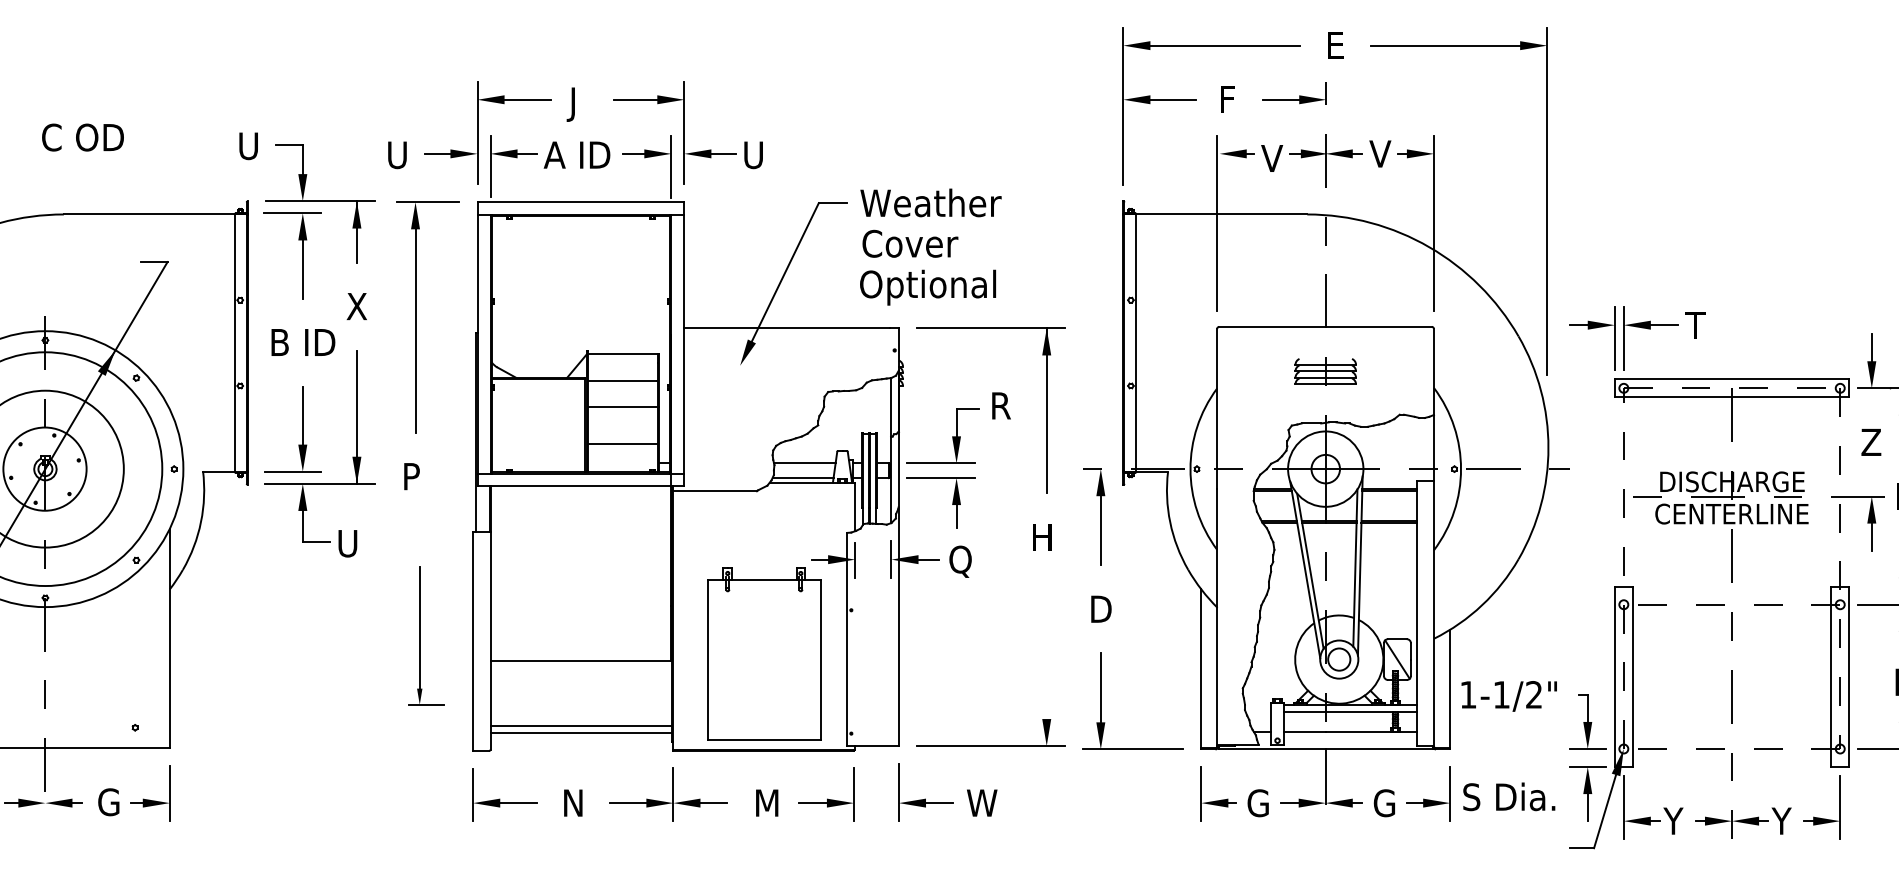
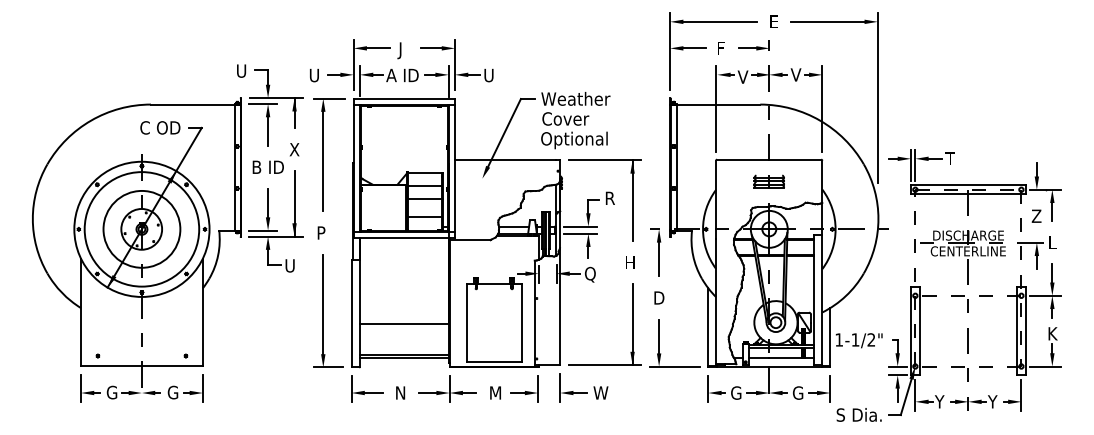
text: (83, 136) -> (160, 127), moved
part: (426, 634) -> (328, 310), size x1.67
line: (1046, 663) -> (632, 324), added
text: (1507, 795) -> (858, 414), moved

